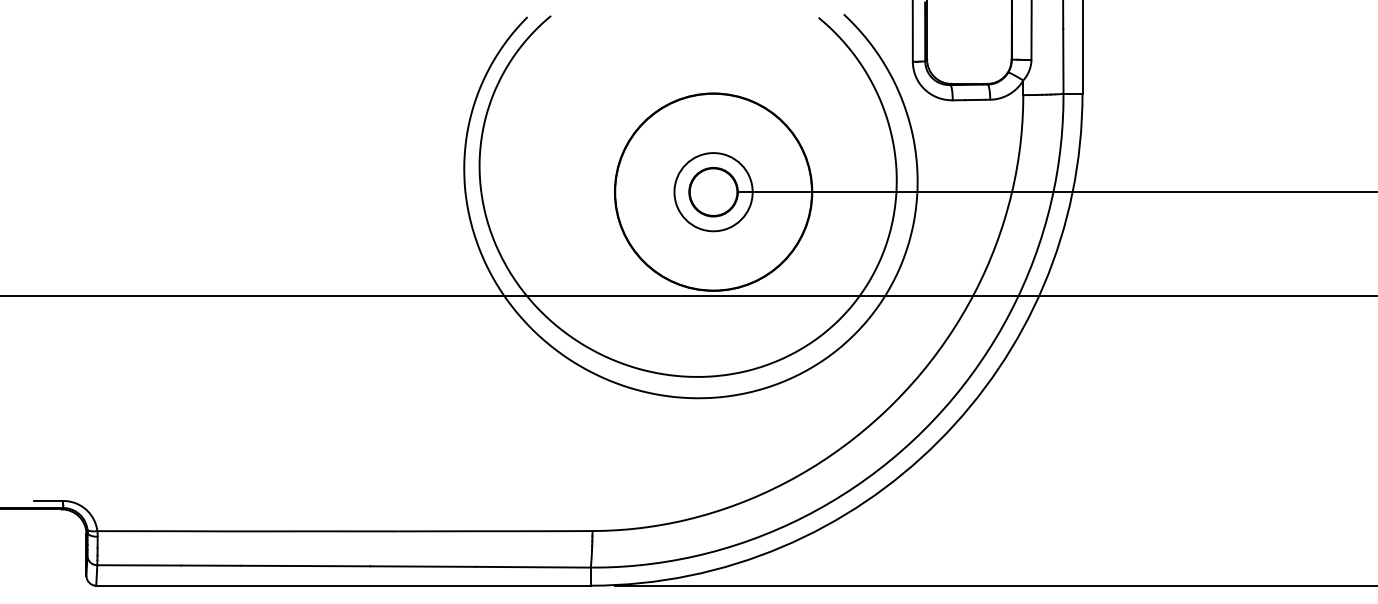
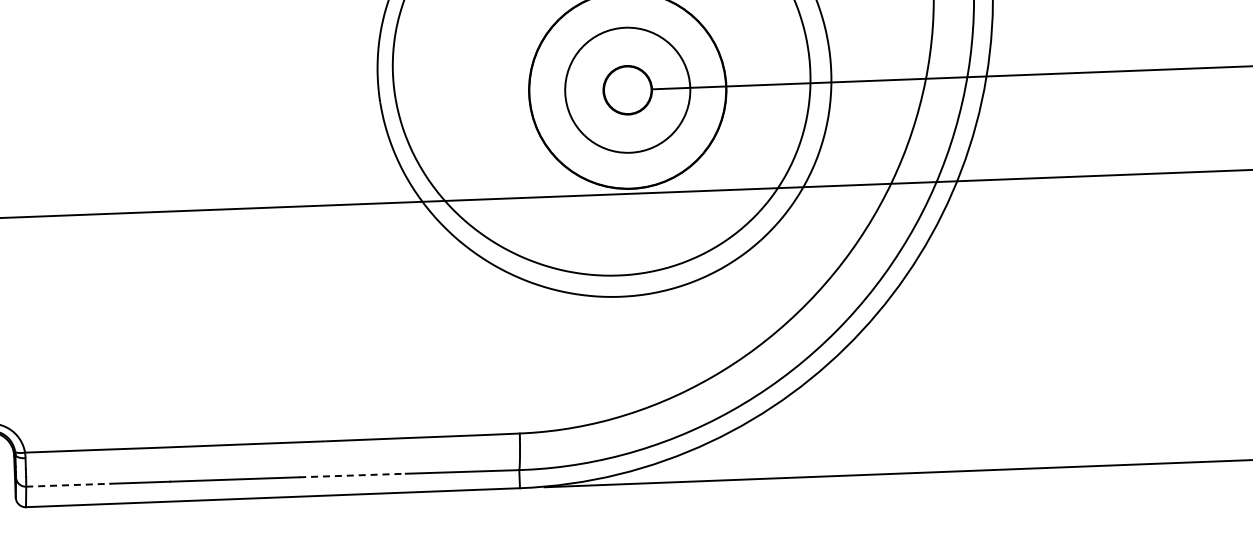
circle: (713, 192) -> (627, 90), size x1.6
line: (139, 565) -> (68, 485), solid -> dashed
line: (423, 566) -> (352, 475), solid -> dashed

